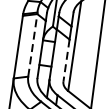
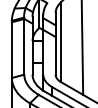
line: (33, 45) -> (24, 46), dashed -> solid
line: (66, 60) -> (55, 55), dashed -> solid

